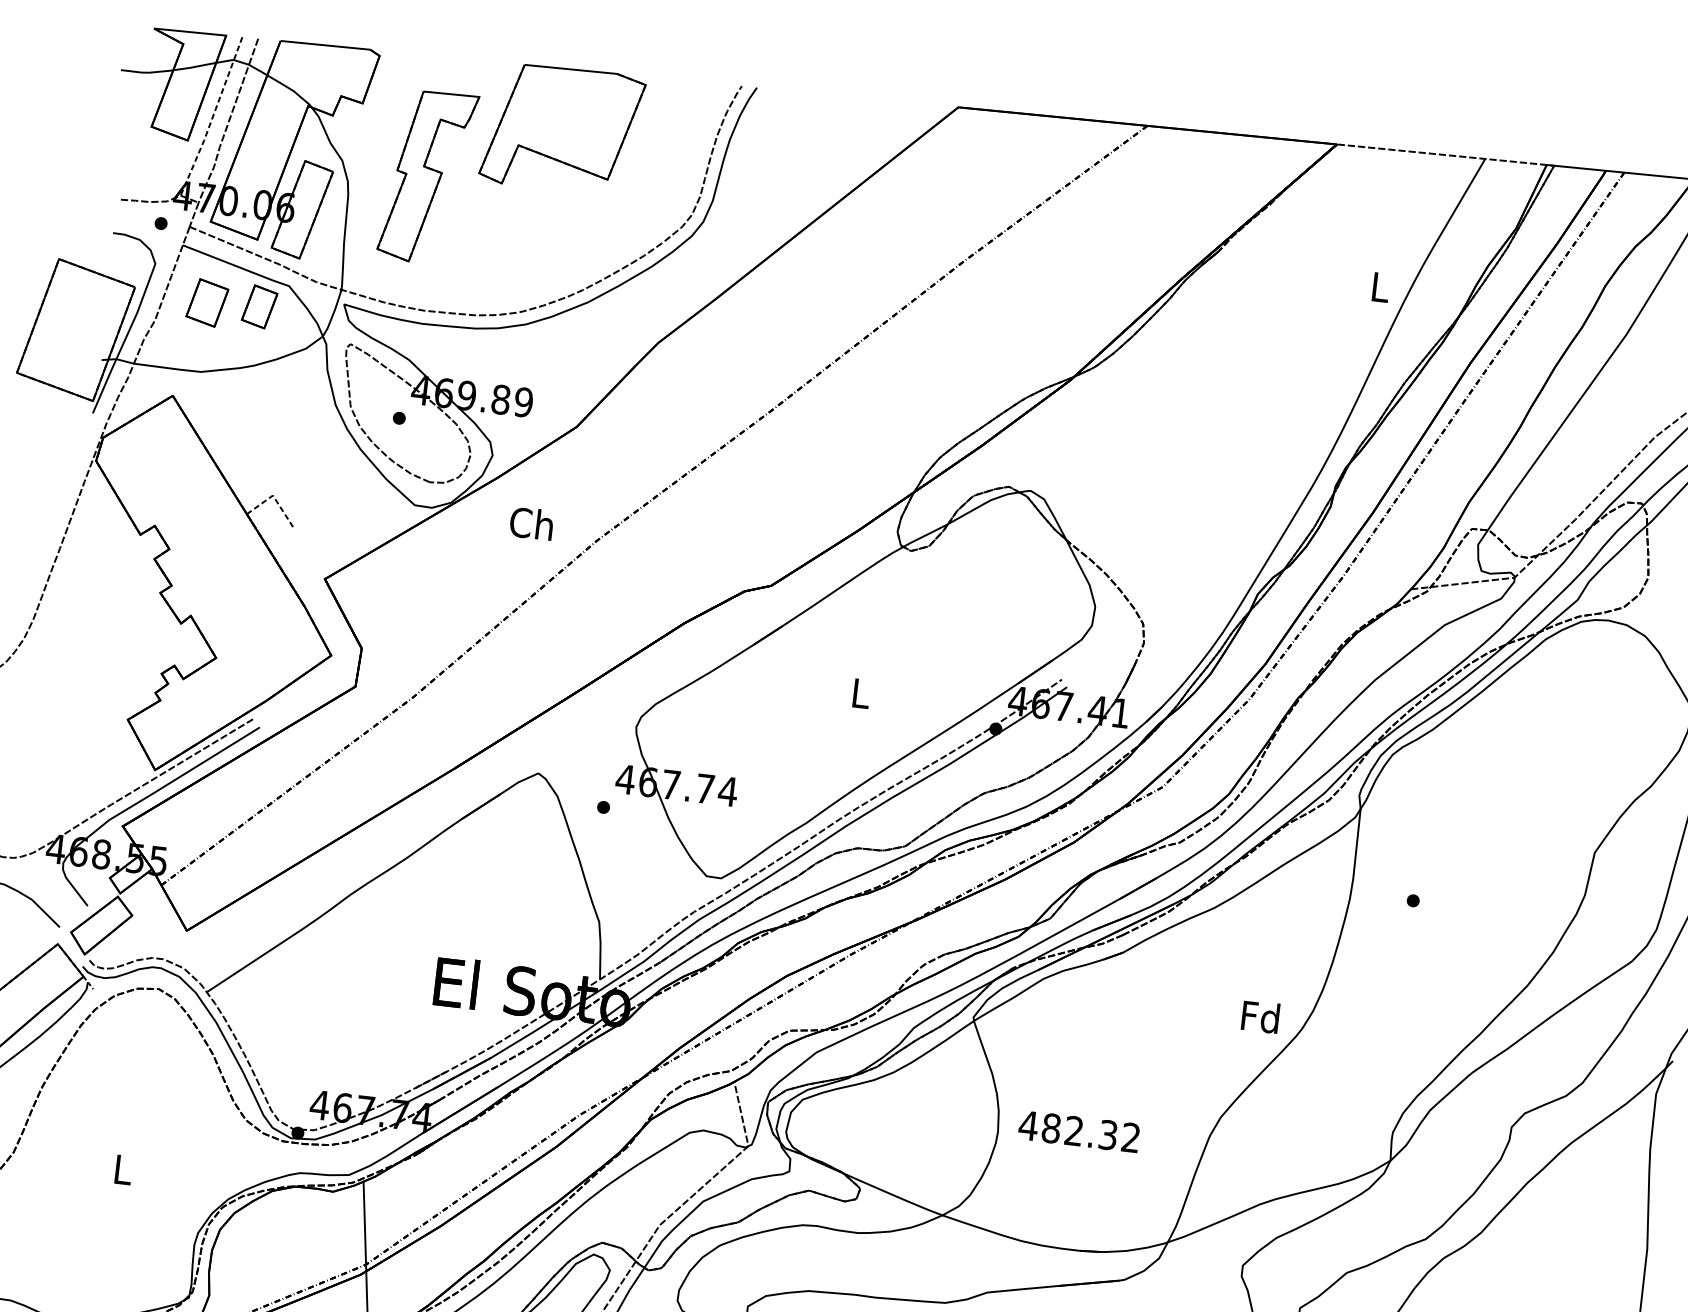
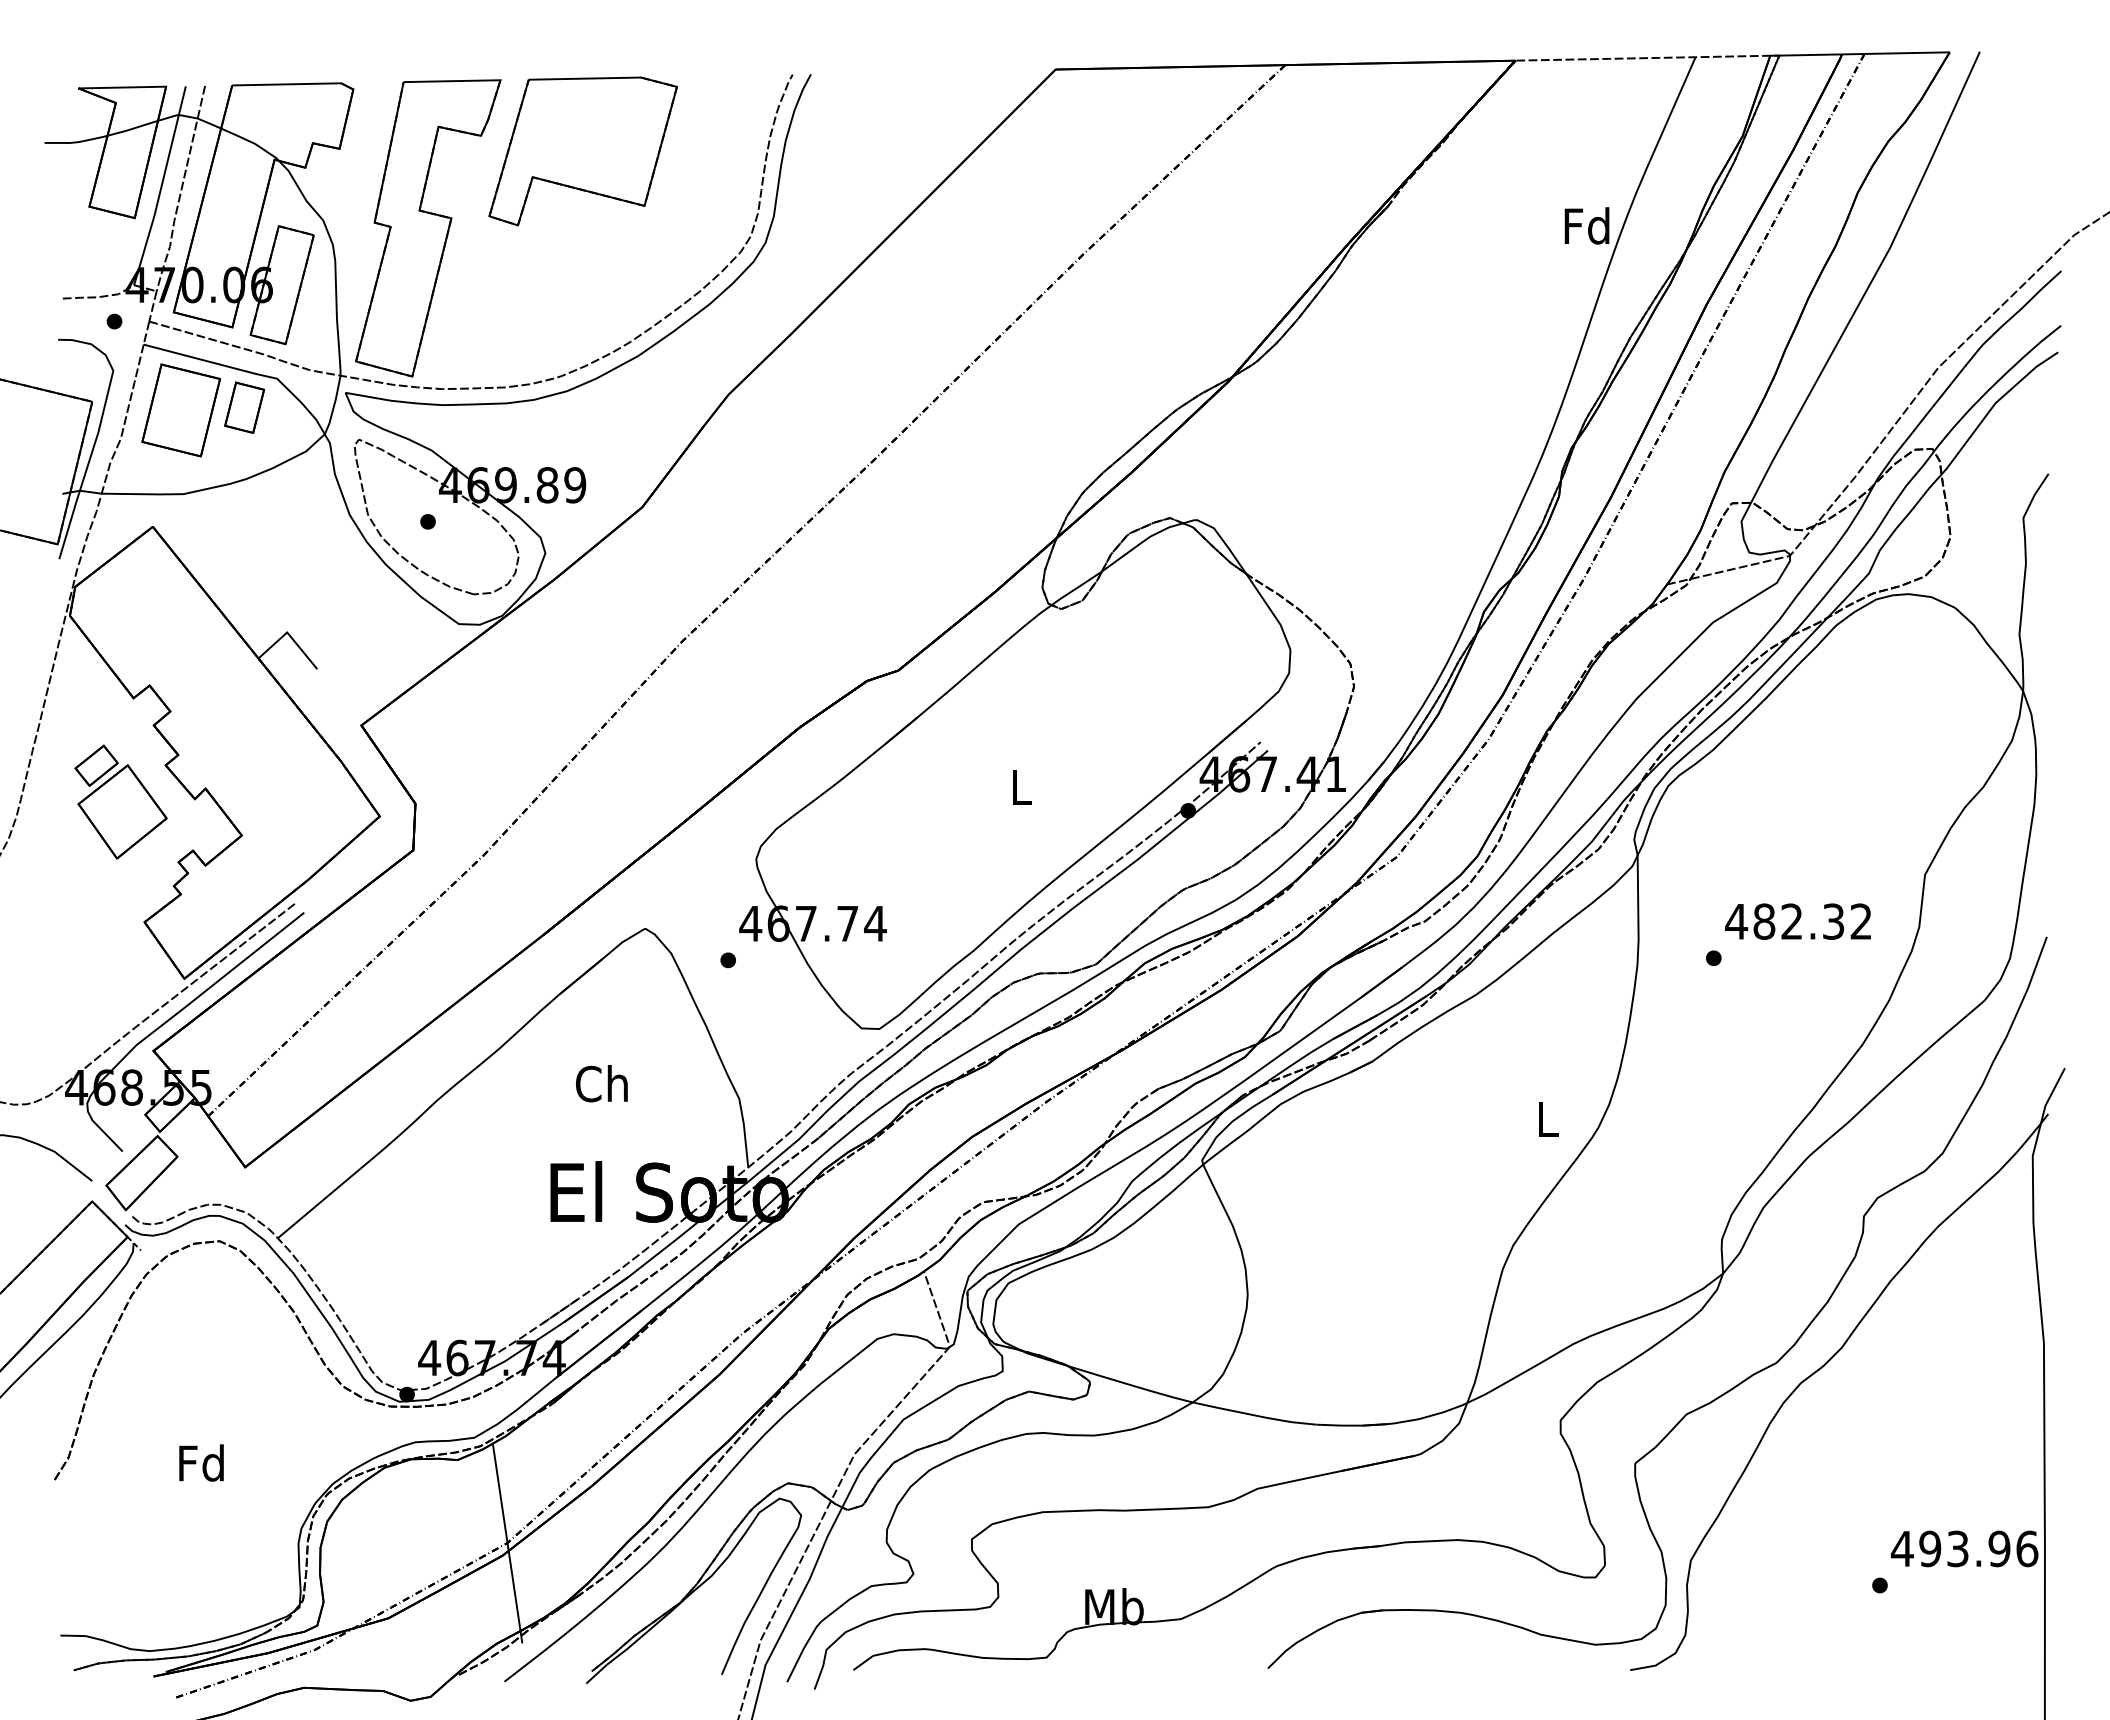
line: (212, 117) -> (161, 187), dashed -> solid
part: (427, 177) -> (428, 228), size x1.43
text: (1379, 286) -> (1586, 225), L -> Fd
part: (207, 303) -> (181, 410), size x1.67
line: (274, 498) -> (289, 635), dashed -> solid
text: (531, 523) -> (601, 1083), moved
part: (119, 618) -> (120, 801), added
text: (1260, 1016) -> (1546, 1118), Fd -> L
text: (1078, 1131) -> (1797, 921), moved
text: (122, 1169) -> (201, 1462), L -> Fd

